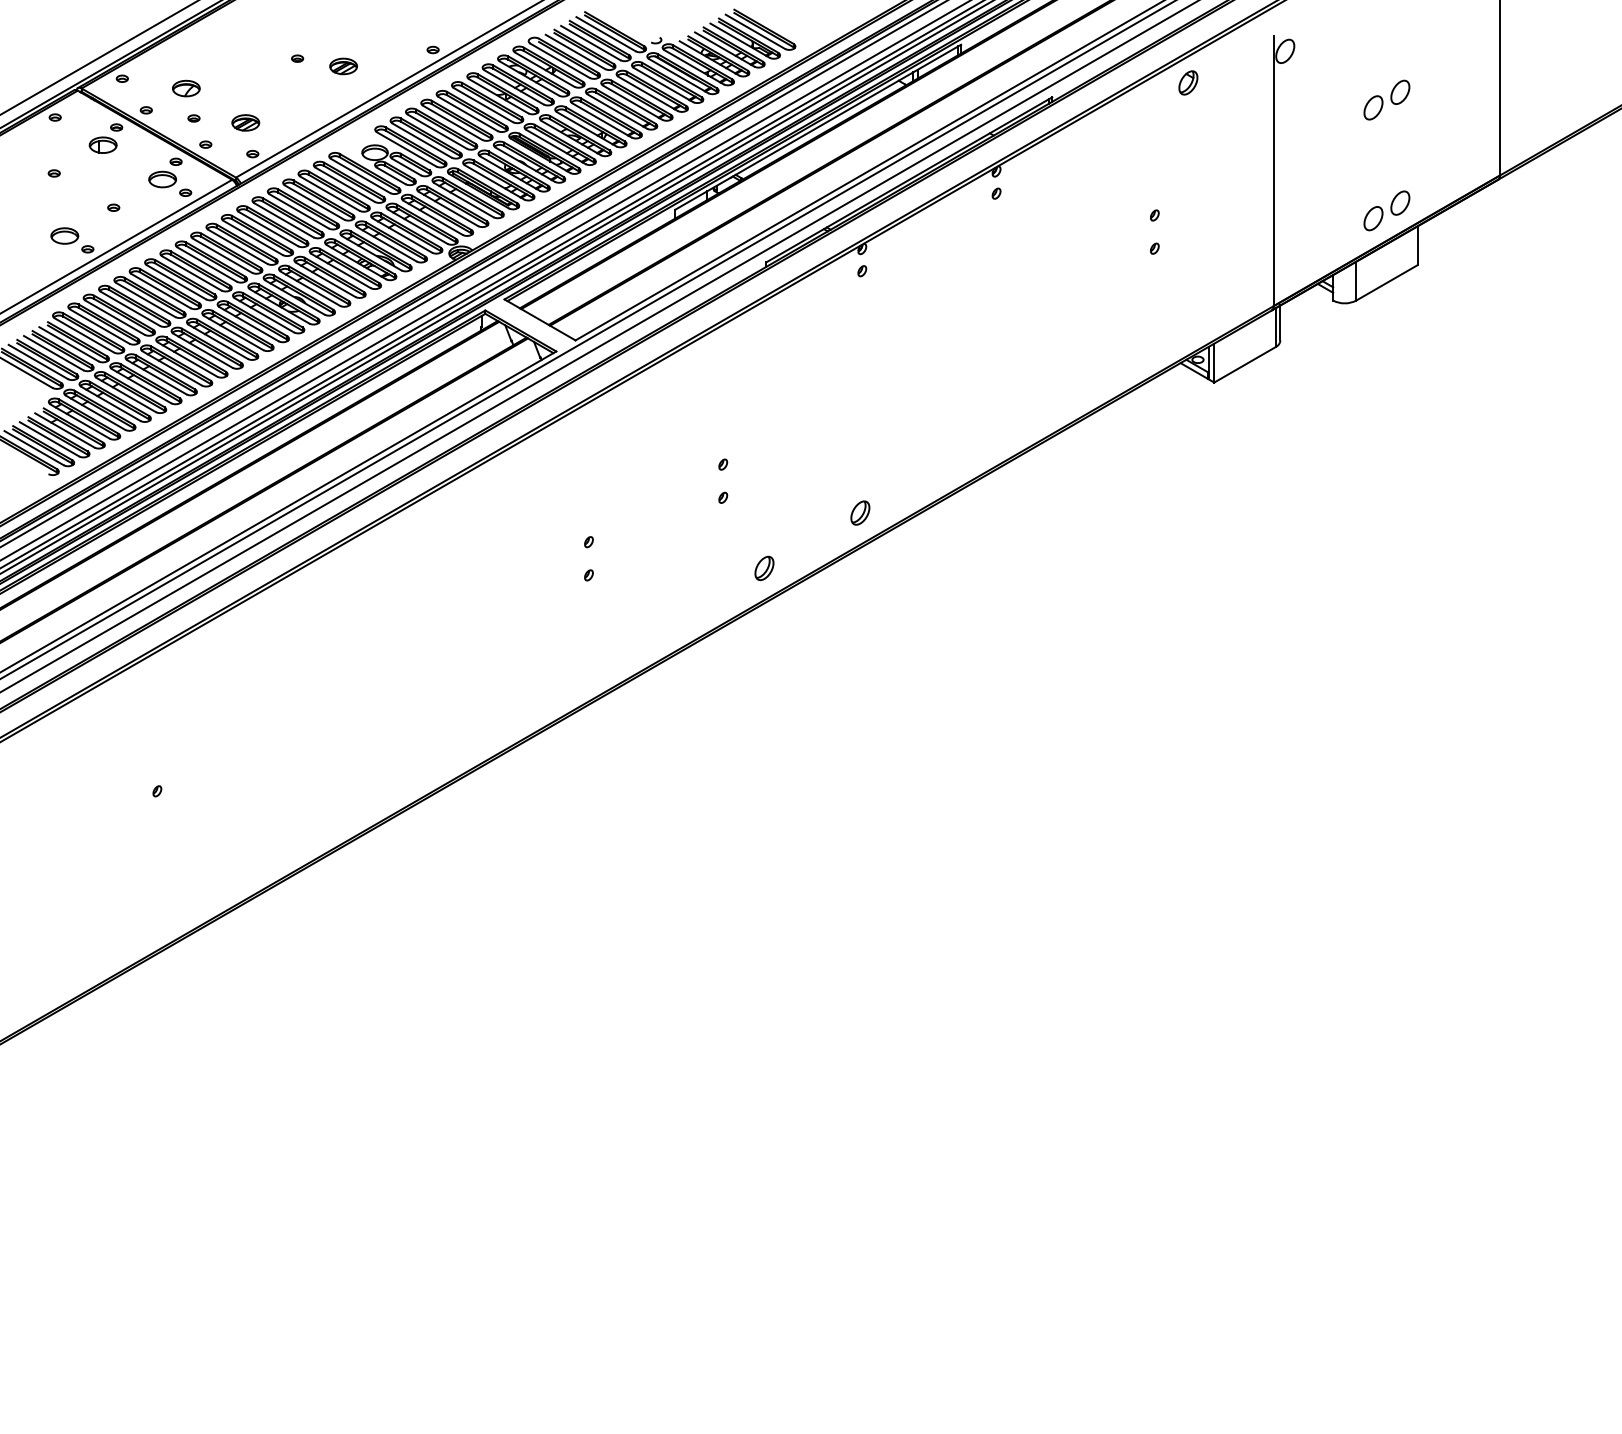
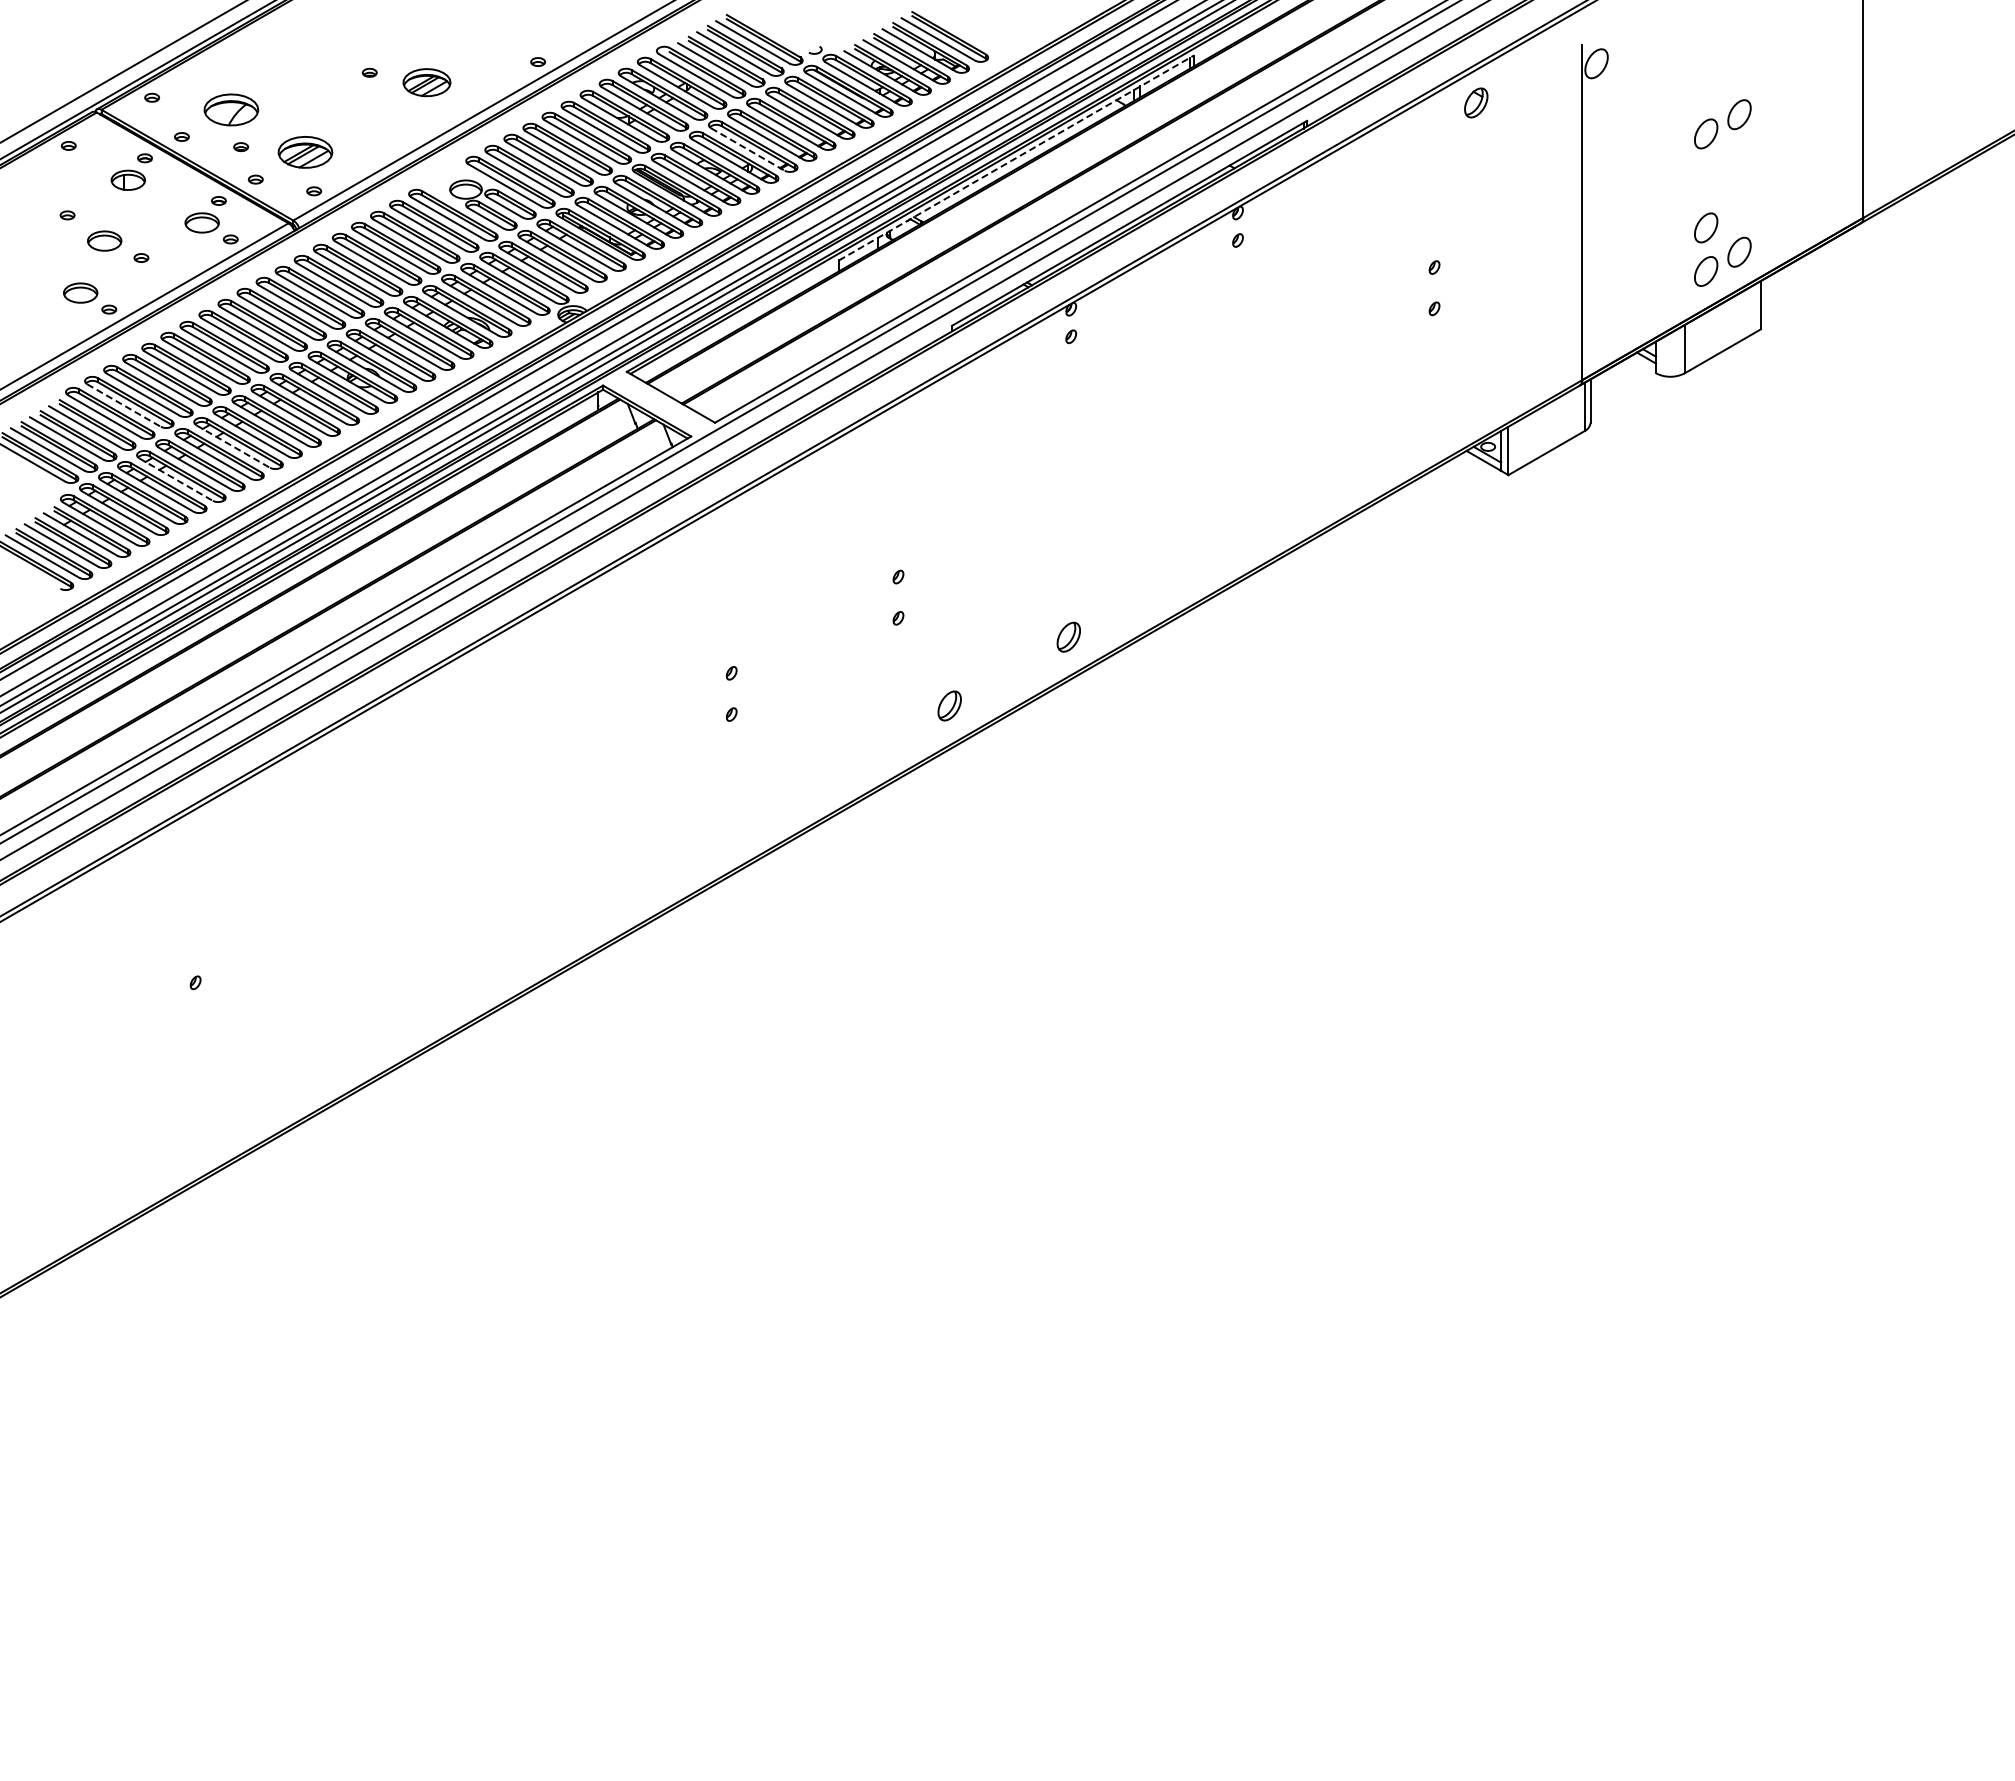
part: (343, 65) -> (426, 81), size x1.4
part: (186, 88) -> (231, 109), size x1.6
line: (601, 120) -> (747, 149), solid -> dashed
part: (245, 122) -> (305, 152), size x1.6
line: (818, 126) -> (1016, 157), solid -> dashed
part: (1373, 183) -> (1706, 227), added
part: (83, 193) -> (104, 240), added
line: (100, 326) -> (124, 405), solid -> dashed
line: (187, 359) -> (233, 446), solid -> dashed
line: (141, 386) -> (176, 479), solid -> dashed

